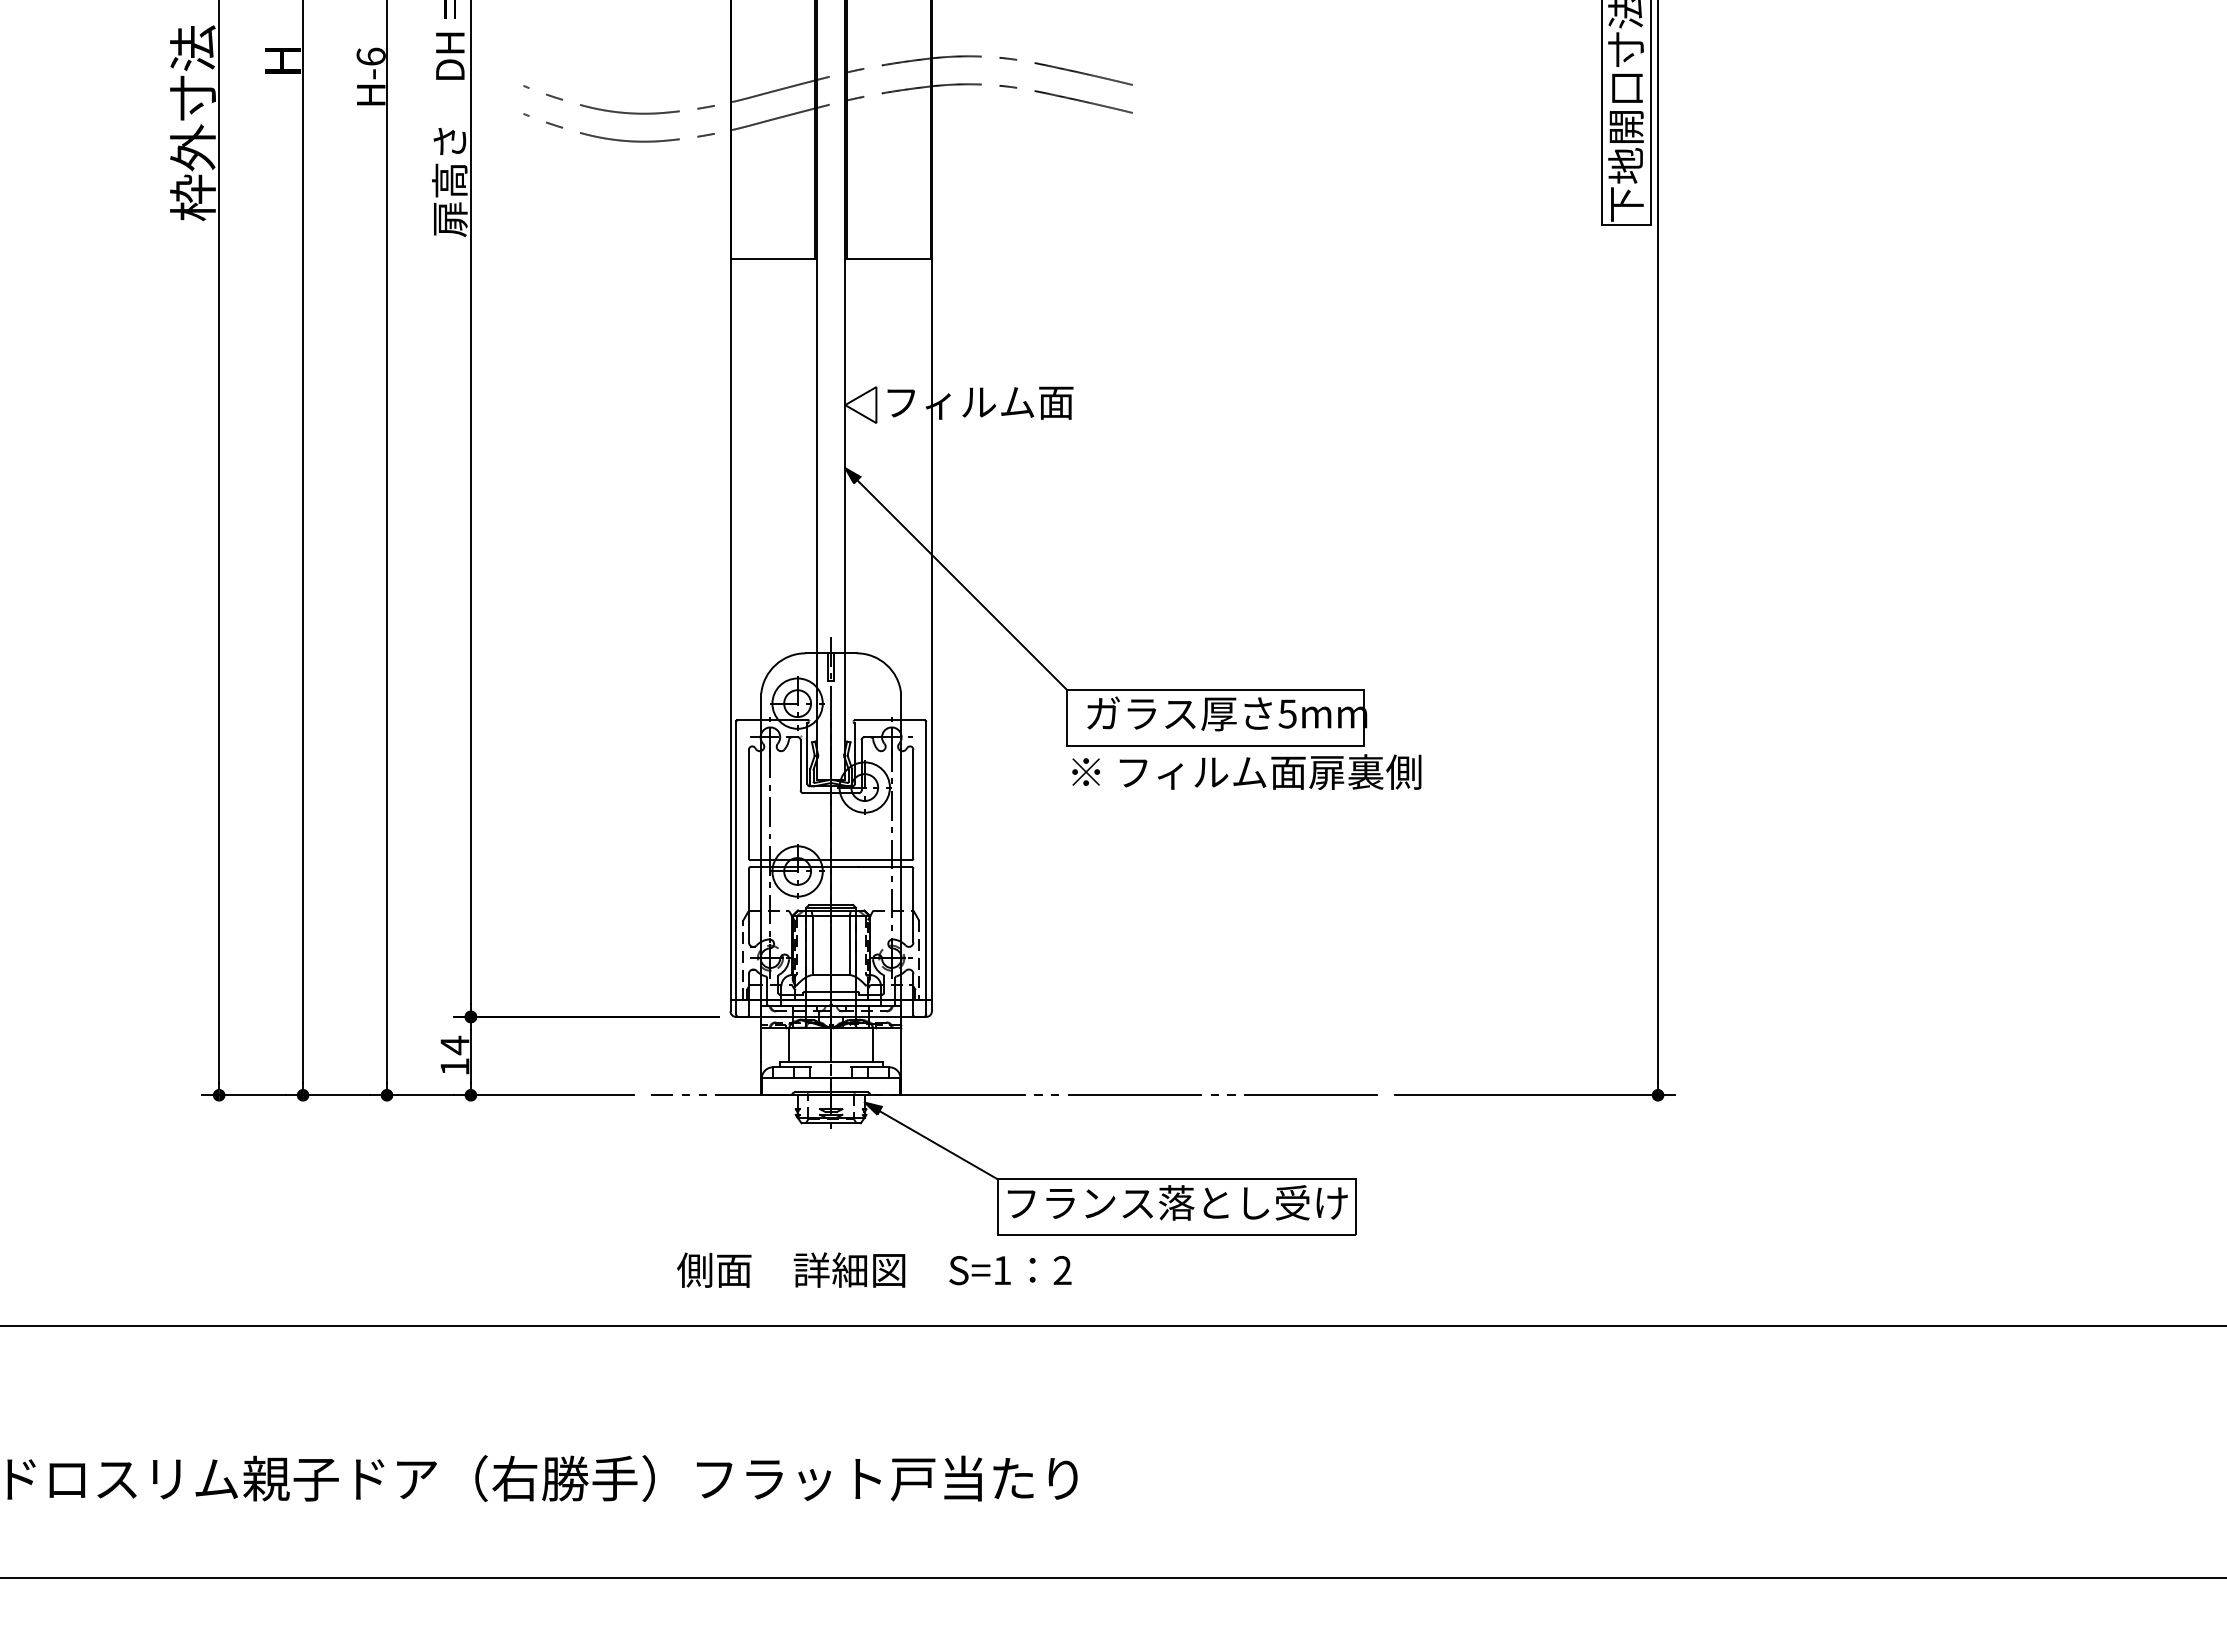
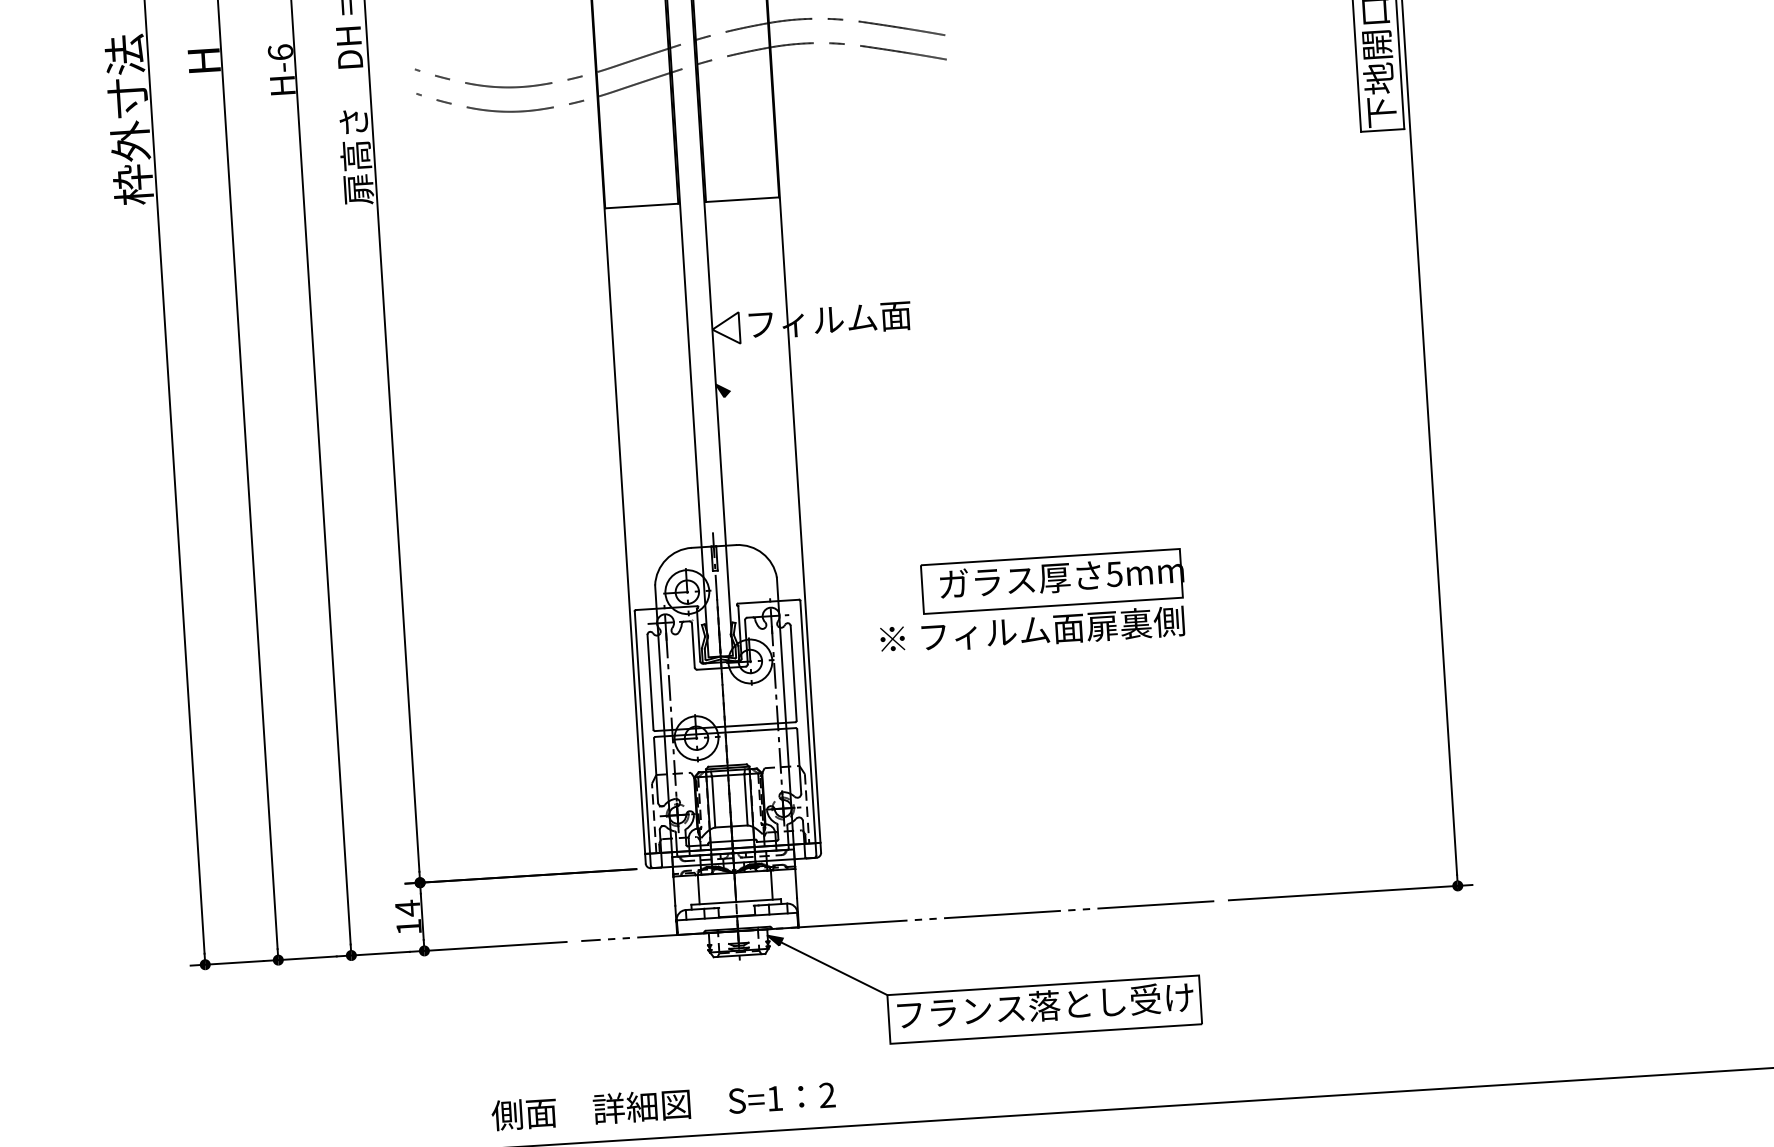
line: (955, 578) -> (817, 474), removed
text: (1246, 771) -> (1032, 629), moved
text: (874, 1269) -> (663, 1104), moved

